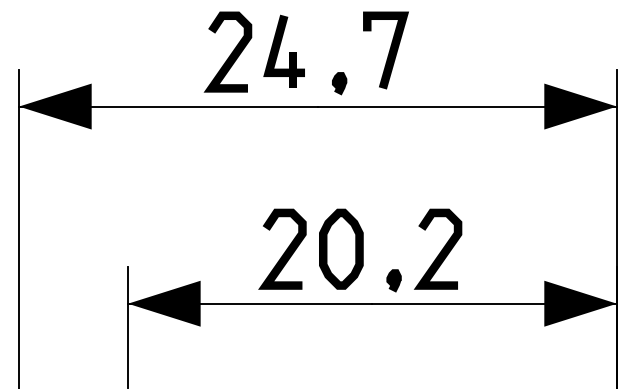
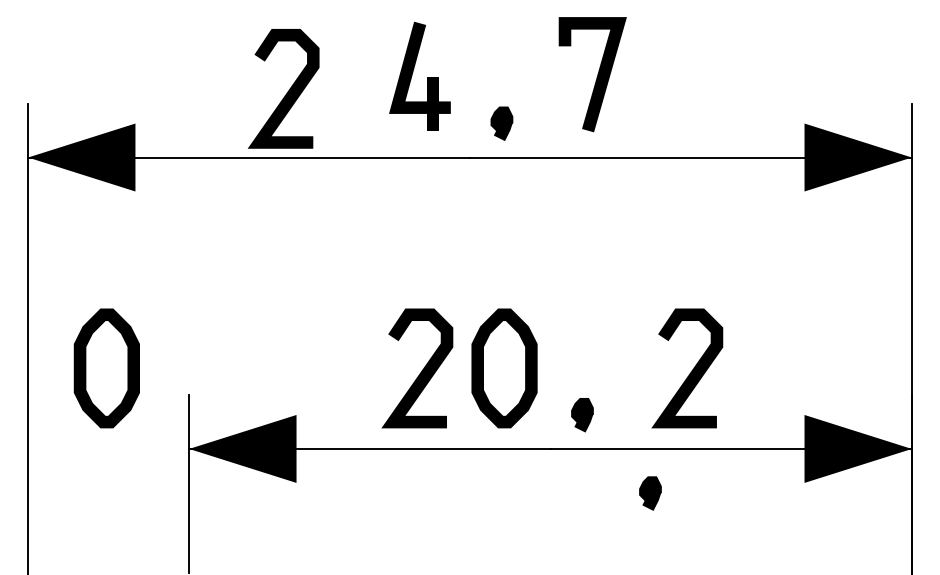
curve: (231, 52) -> (288, 89), moved
line: (388, 52) -> (596, 77), moved
part: (72, 248) -> (107, 367), added
curve: (441, 249) -> (692, 368), moved
part: (439, 333) -> (649, 492), added

